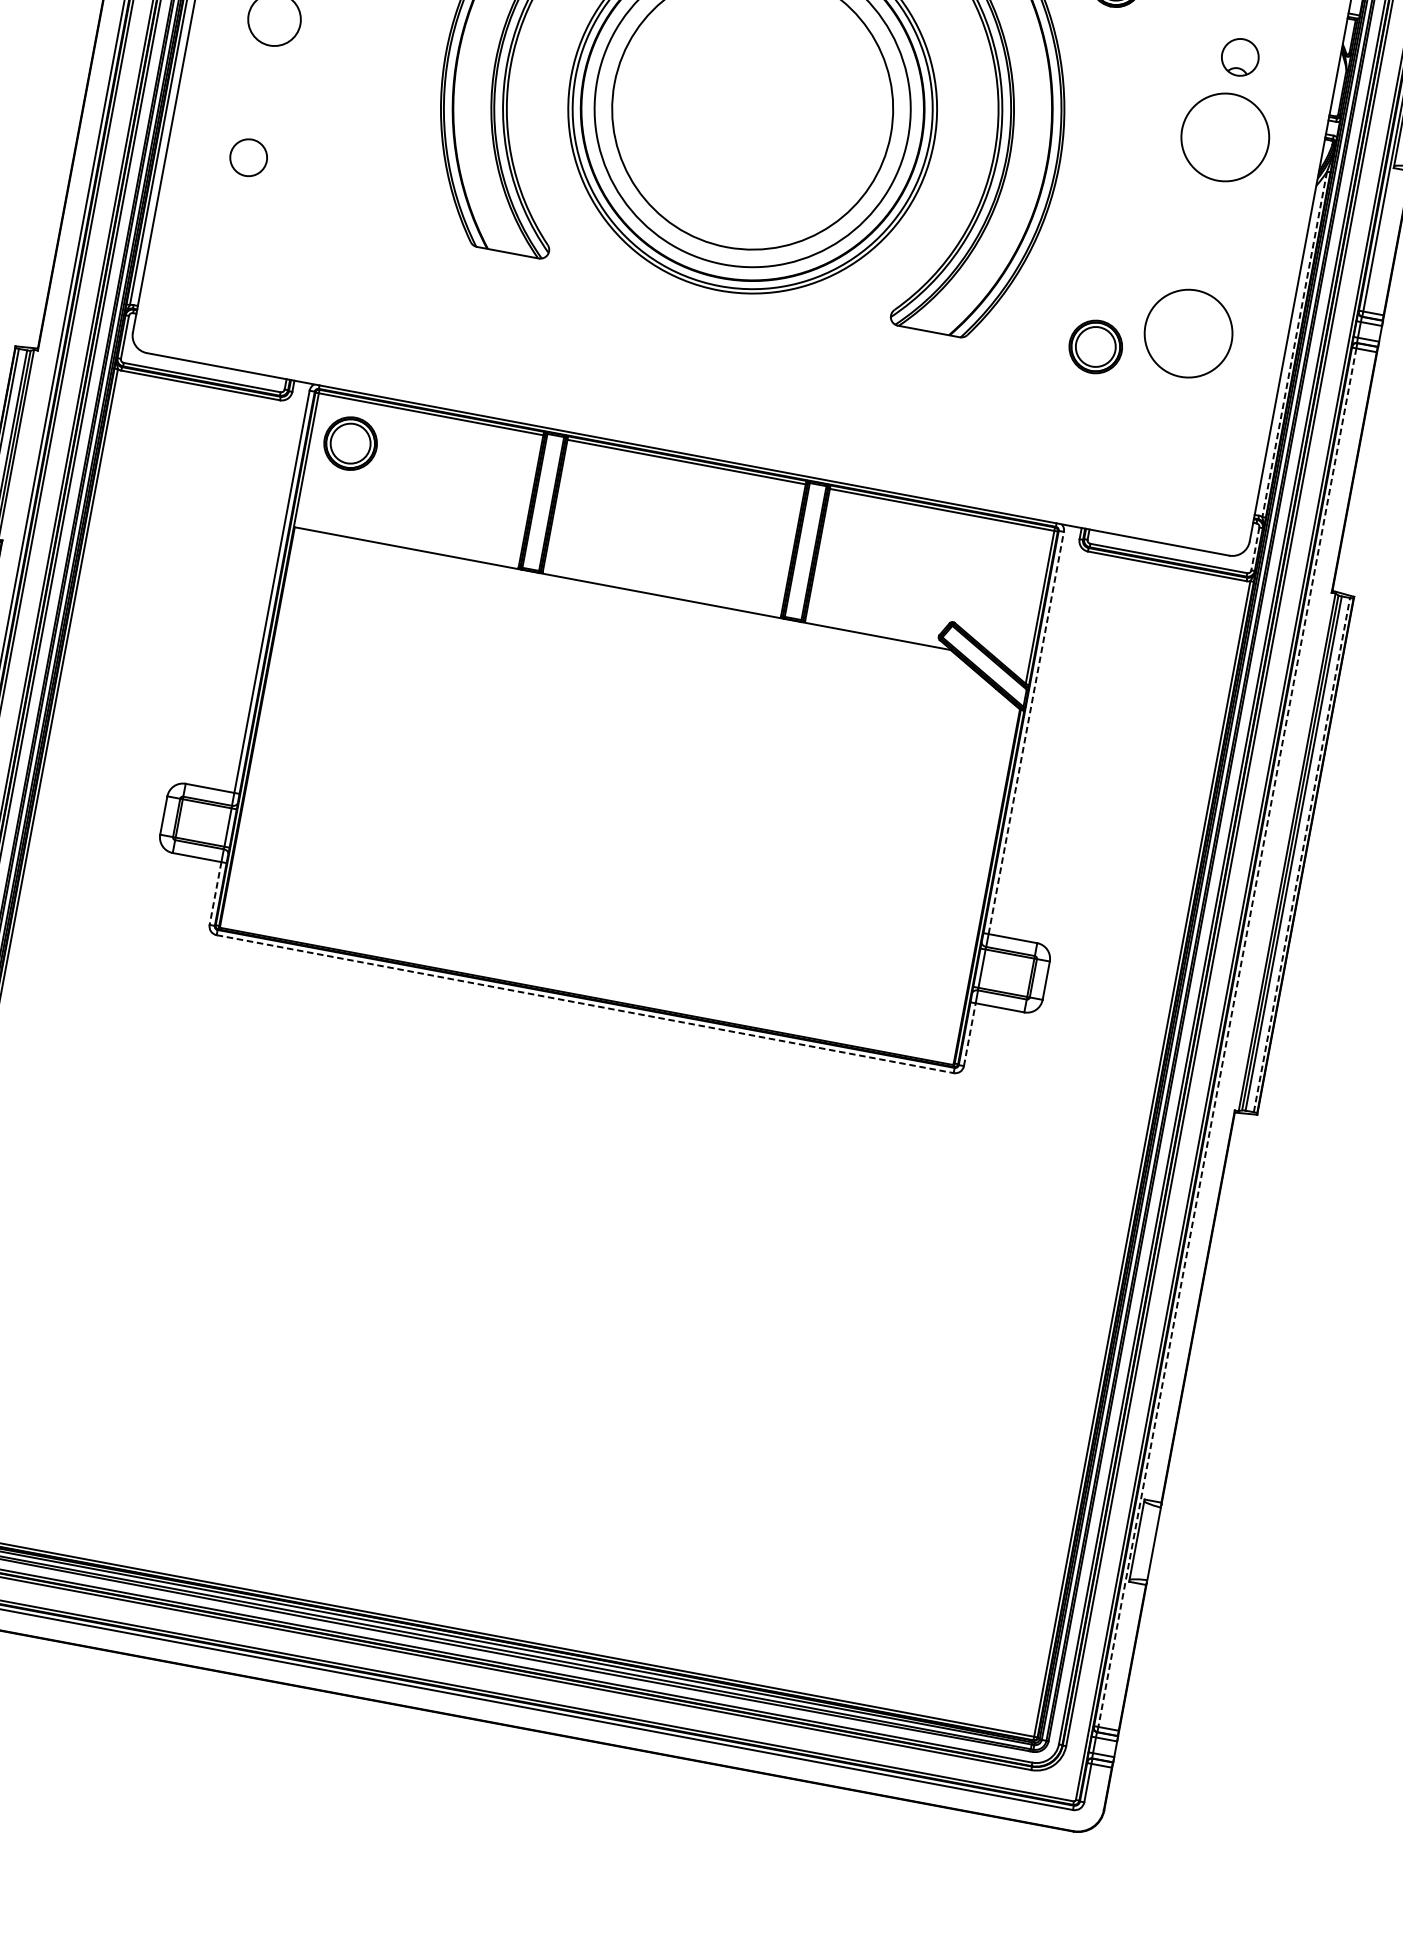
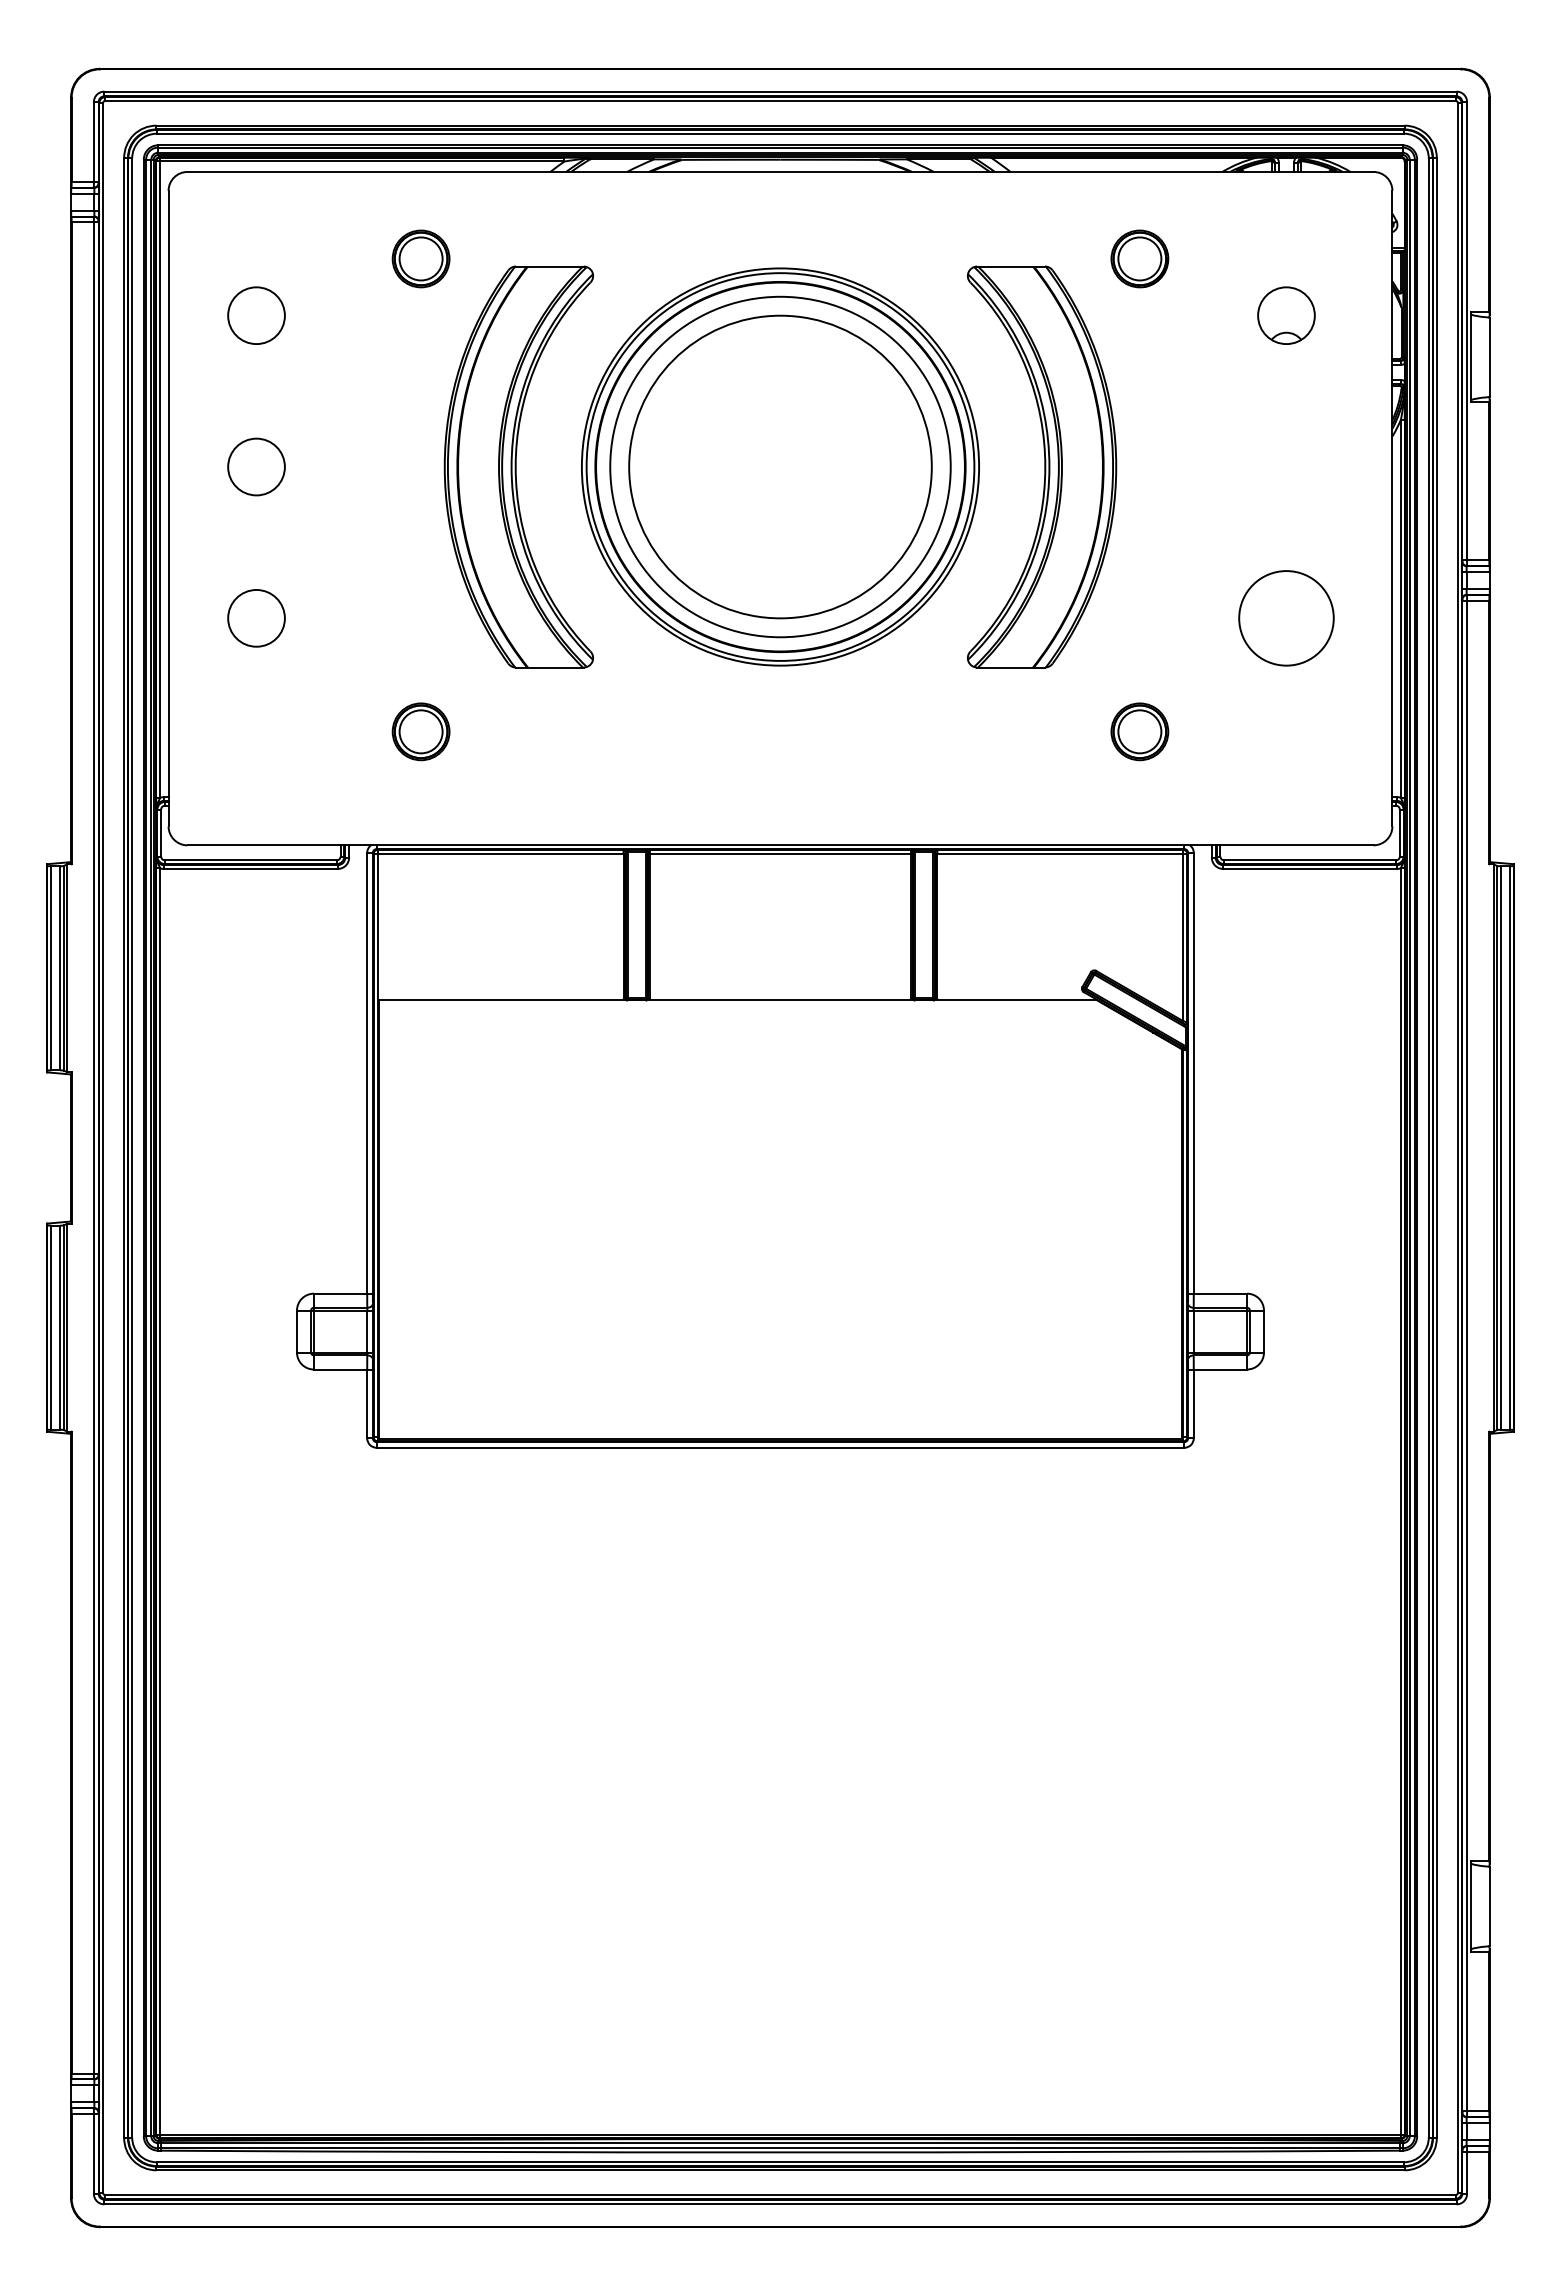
part: (1240, 57) -> (1286, 315), size x1.43
circle: (1225, 137) -> (1286, 403), removed
circle: (248, 157) -> (256, 618), size x1.43
line: (1294, 345) -> (1400, 609), dashed -> solid
part: (1095, 346) -> (1139, 731), moved
part: (350, 443) -> (420, 731), moved
line: (1254, 549) -> (1399, 833), dashed -> solid
line: (1026, 732) -> (1193, 1072), dashed -> solid
line: (1301, 854) -> (1509, 1147), dashed -> solid
line: (215, 894) -> (367, 1404), dashed -> solid
line: (585, 1003) -> (780, 1447), dashed -> solid
line: (969, 1034) -> (1193, 1403), dashed -> solid
line: (1227, 1038) -> (1467, 1356), dashed -> solid

